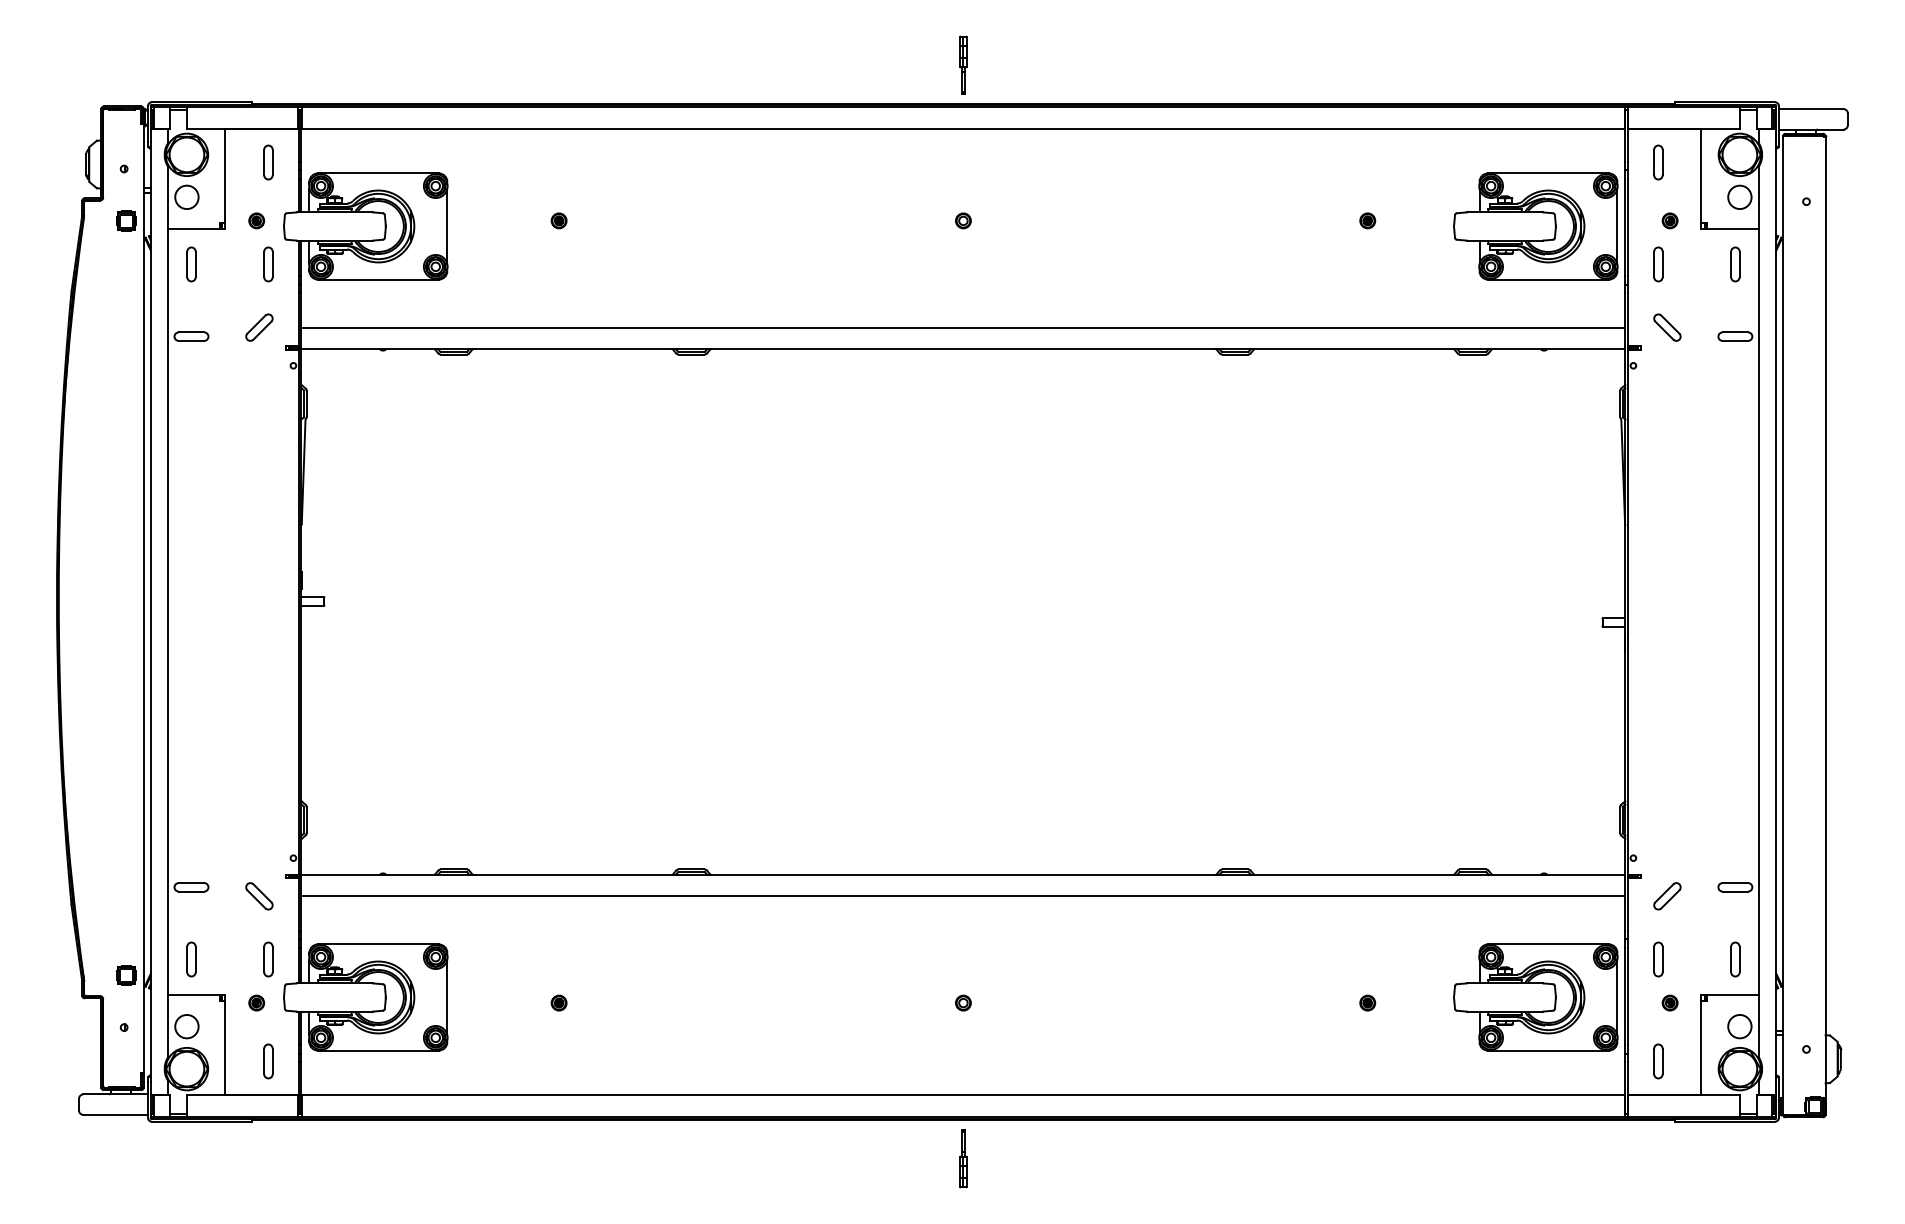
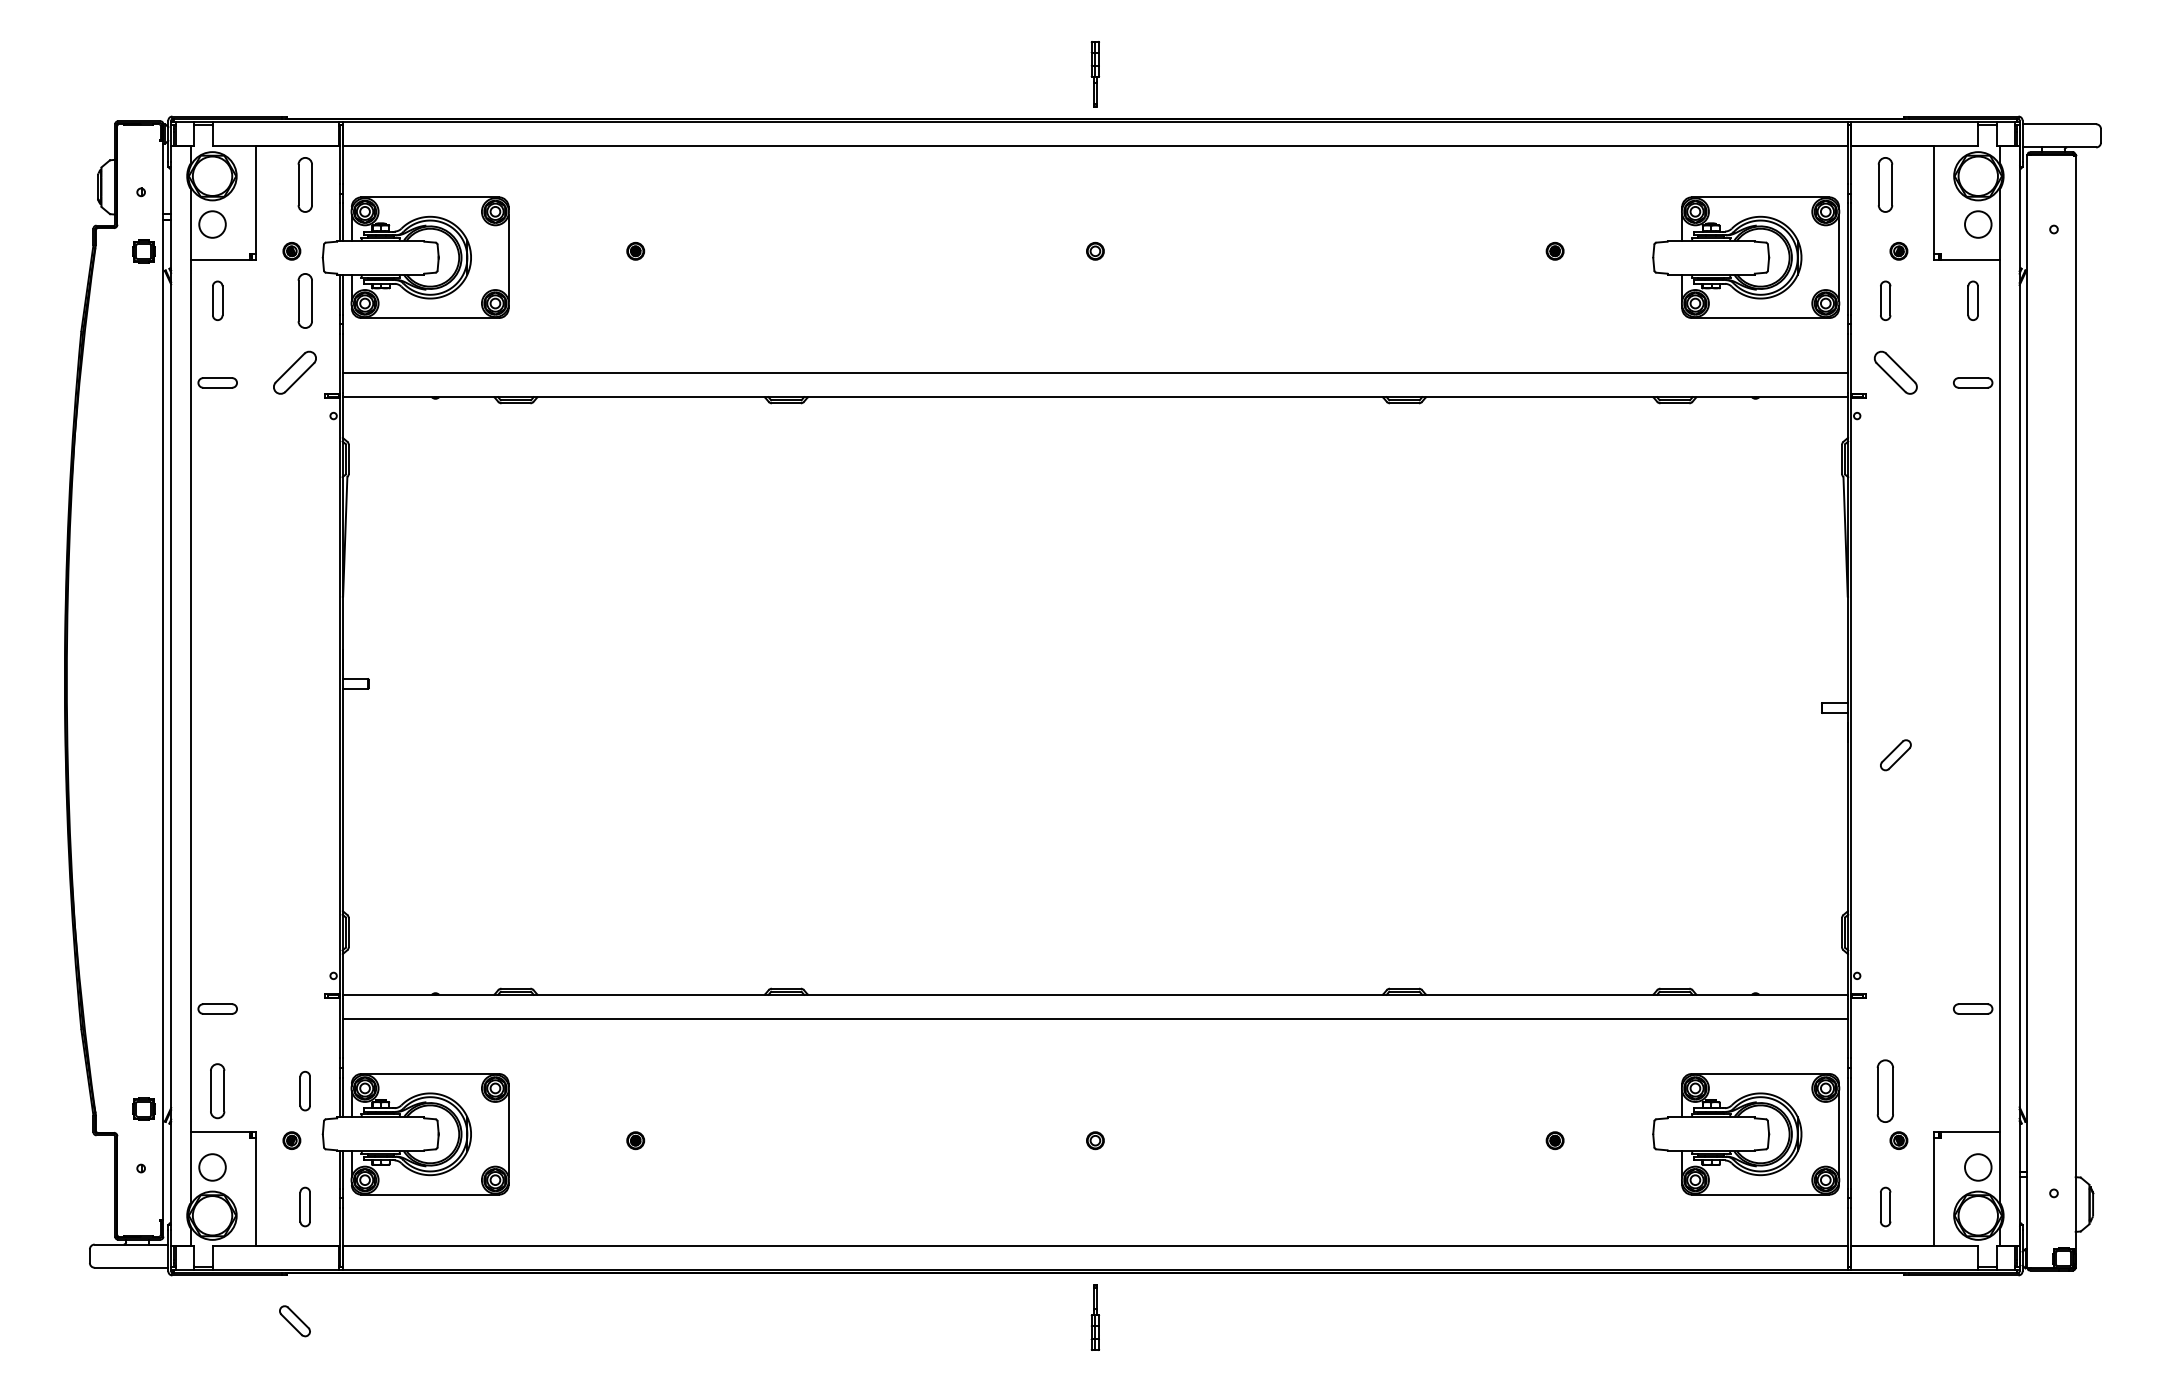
part: (267, 162) -> (304, 184), size x1.4
part: (1658, 162) -> (1885, 184), size x1.4
part: (267, 264) -> (304, 300), size x1.4
part: (259, 327) -> (294, 372), size x1.4
part: (1667, 327) -> (1895, 372), size x1.4
part: (259, 896) -> (294, 1321), moved
part: (1667, 896) -> (1895, 755), moved
part: (191, 958) -> (217, 1090), size x1.4
part: (1658, 958) -> (1885, 1090), size x1.6
part: (1734, 959) -> (1972, 1091), removed

